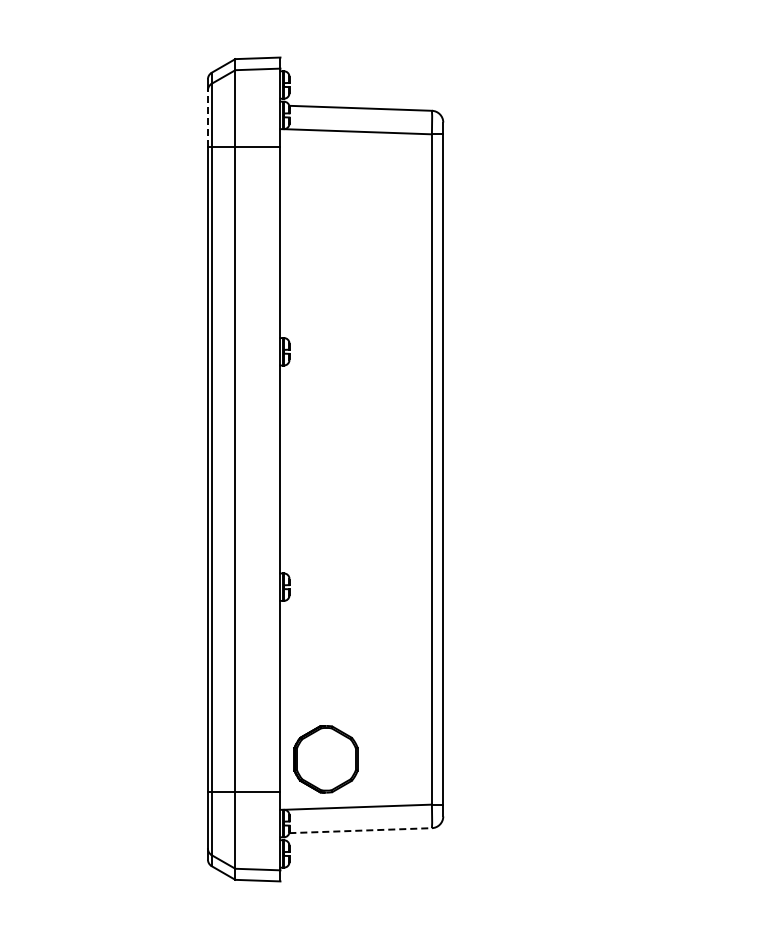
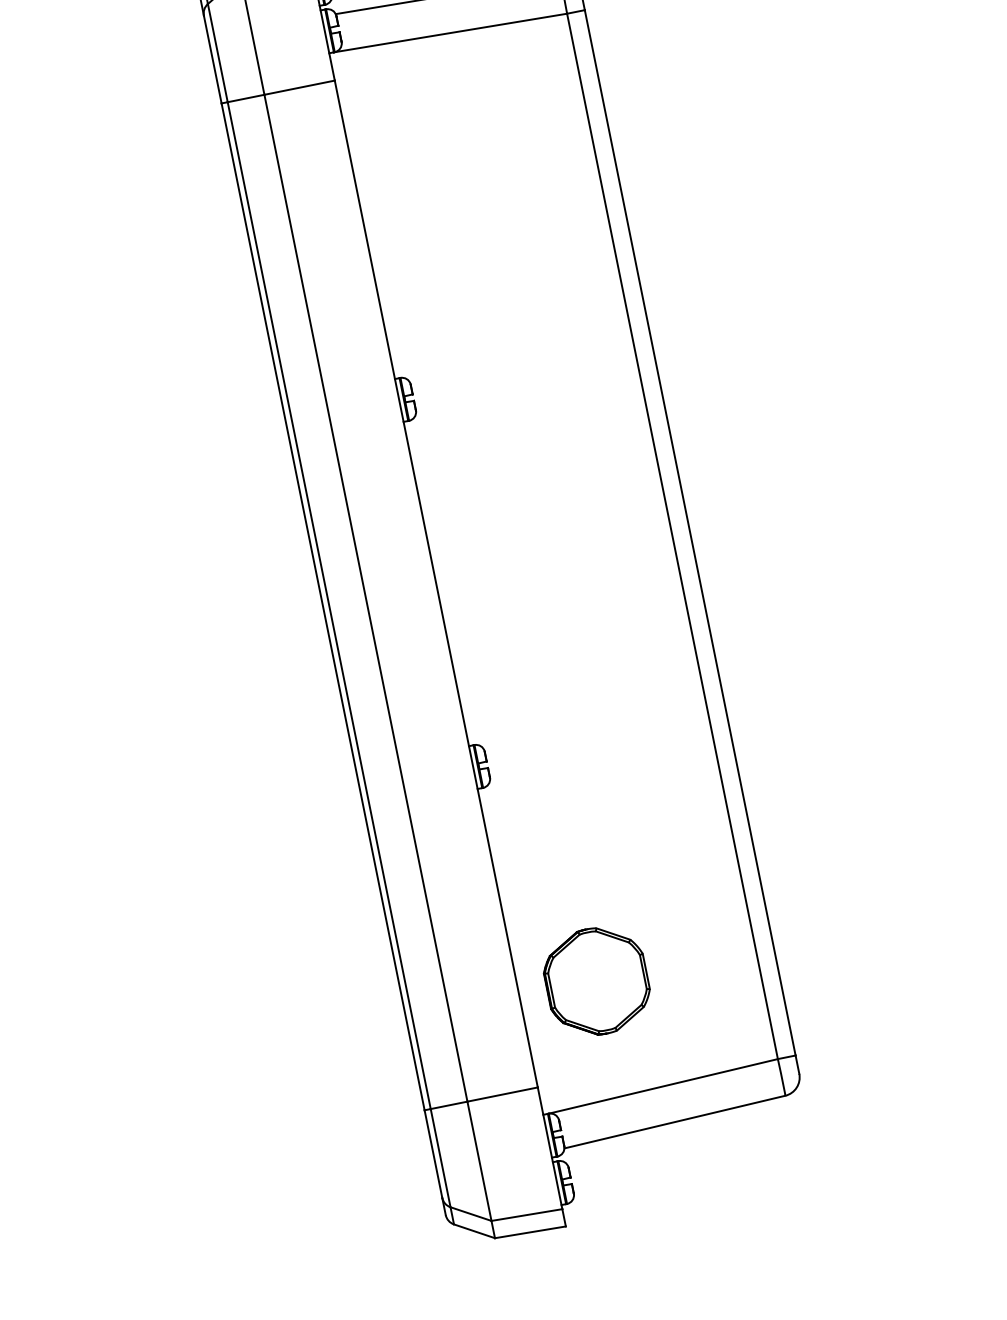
line: (207, 118) -> (212, 59), dashed -> solid
part: (325, 759) -> (596, 981), moved
line: (361, 830) -> (676, 1121), dashed -> solid

